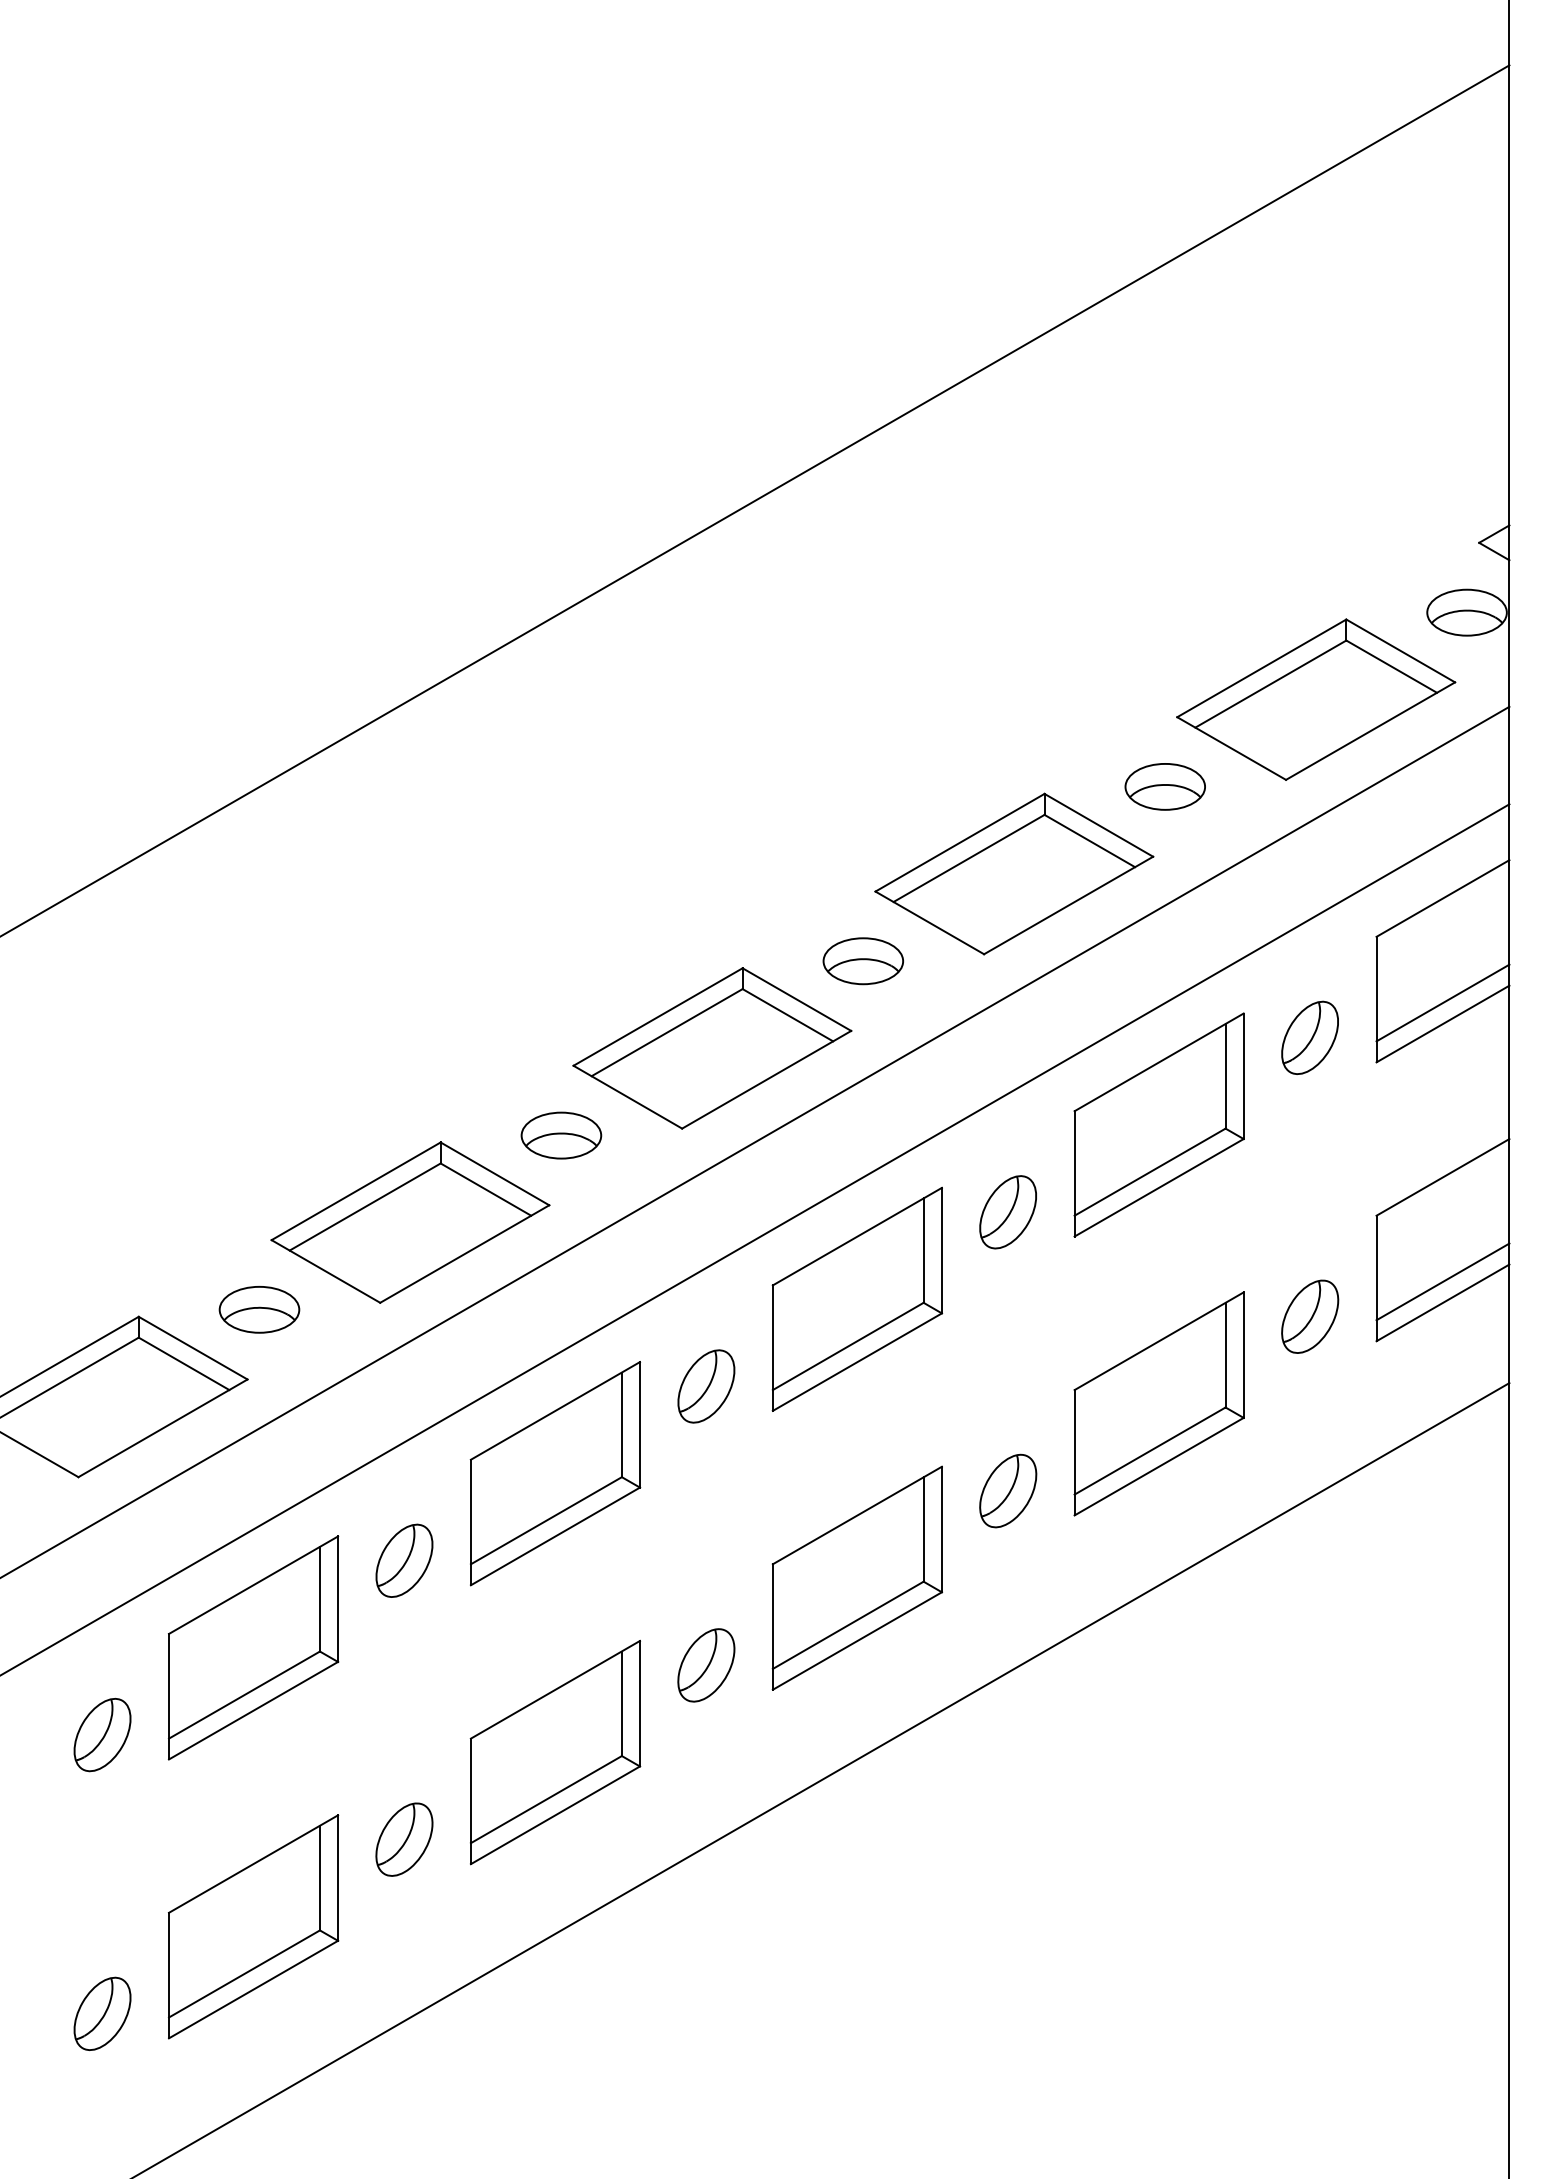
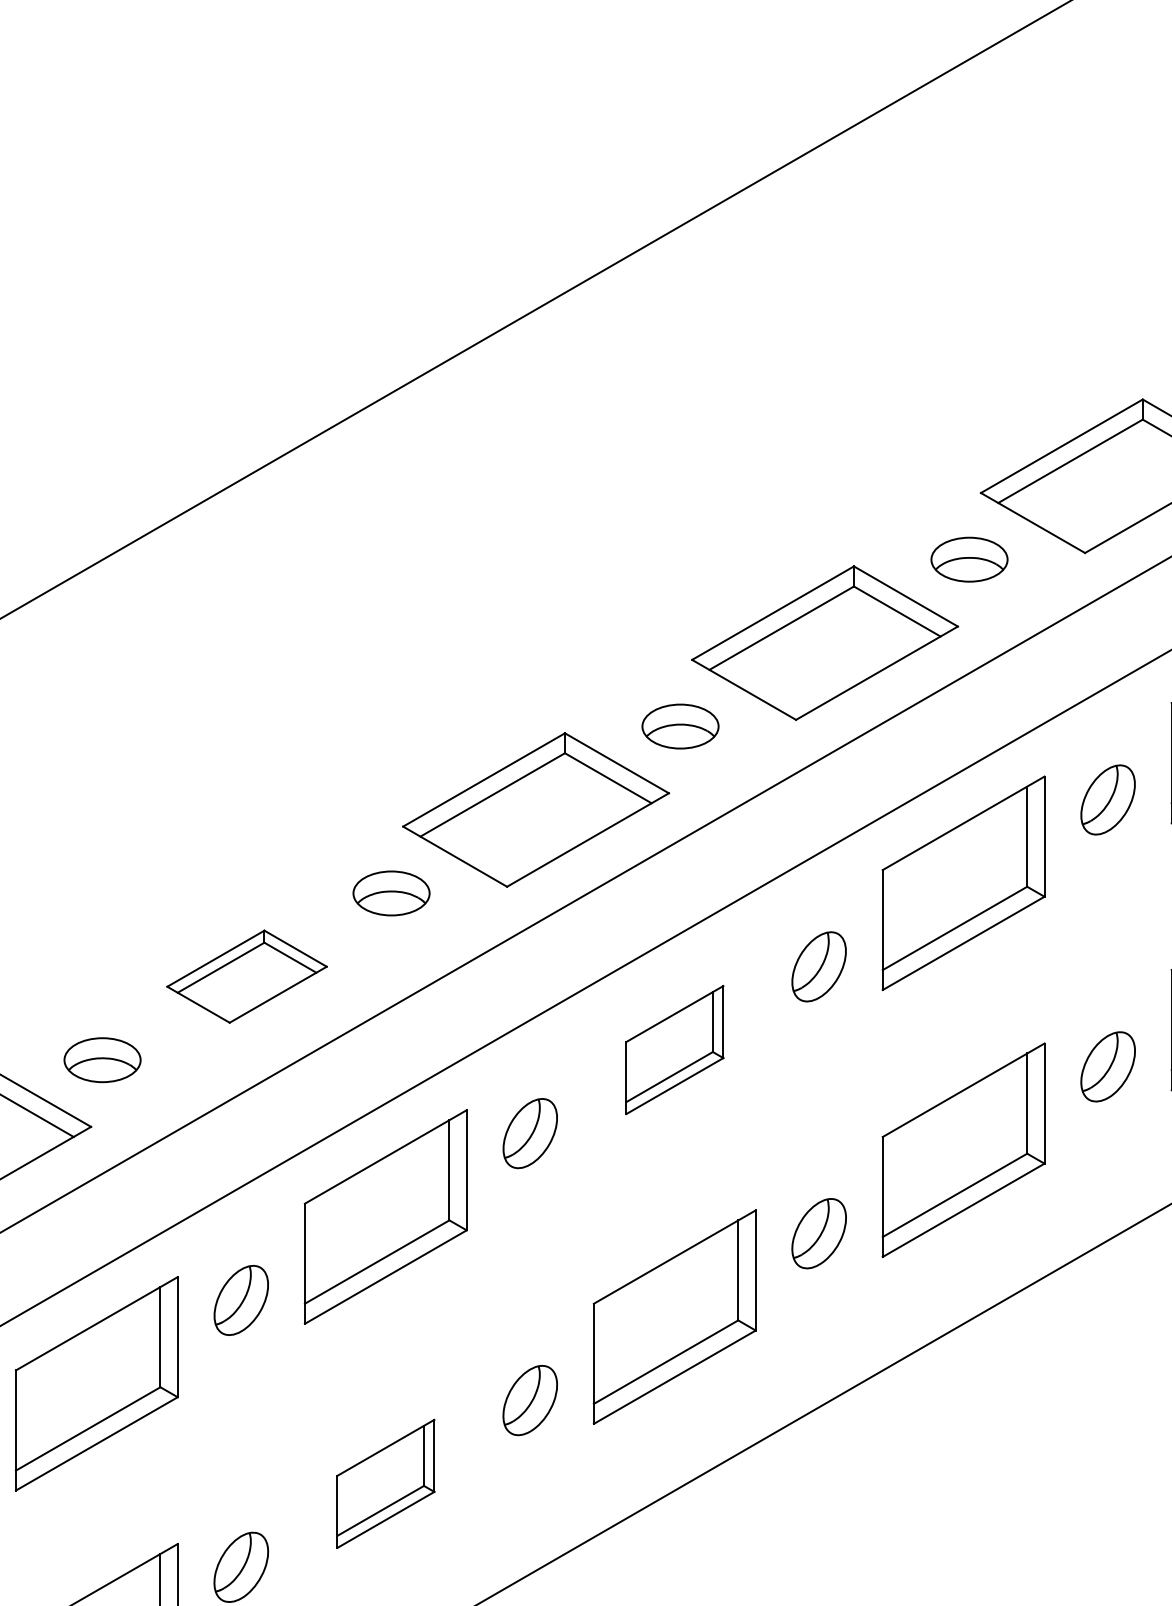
part: (410, 1222) -> (247, 976), size x0.6
part: (857, 1298) -> (674, 1049), size x0.6
part: (555, 1752) -> (385, 1483), size x0.6

